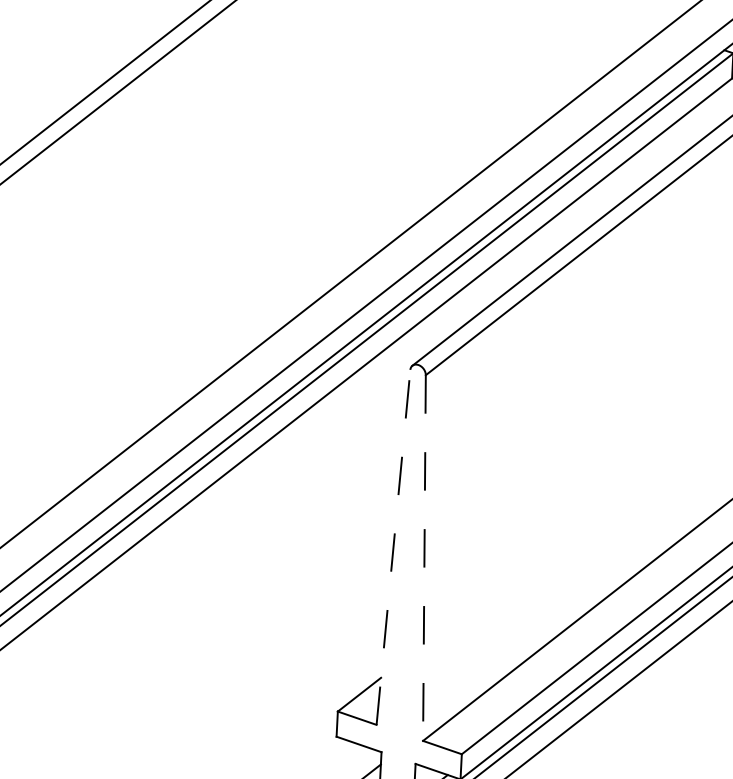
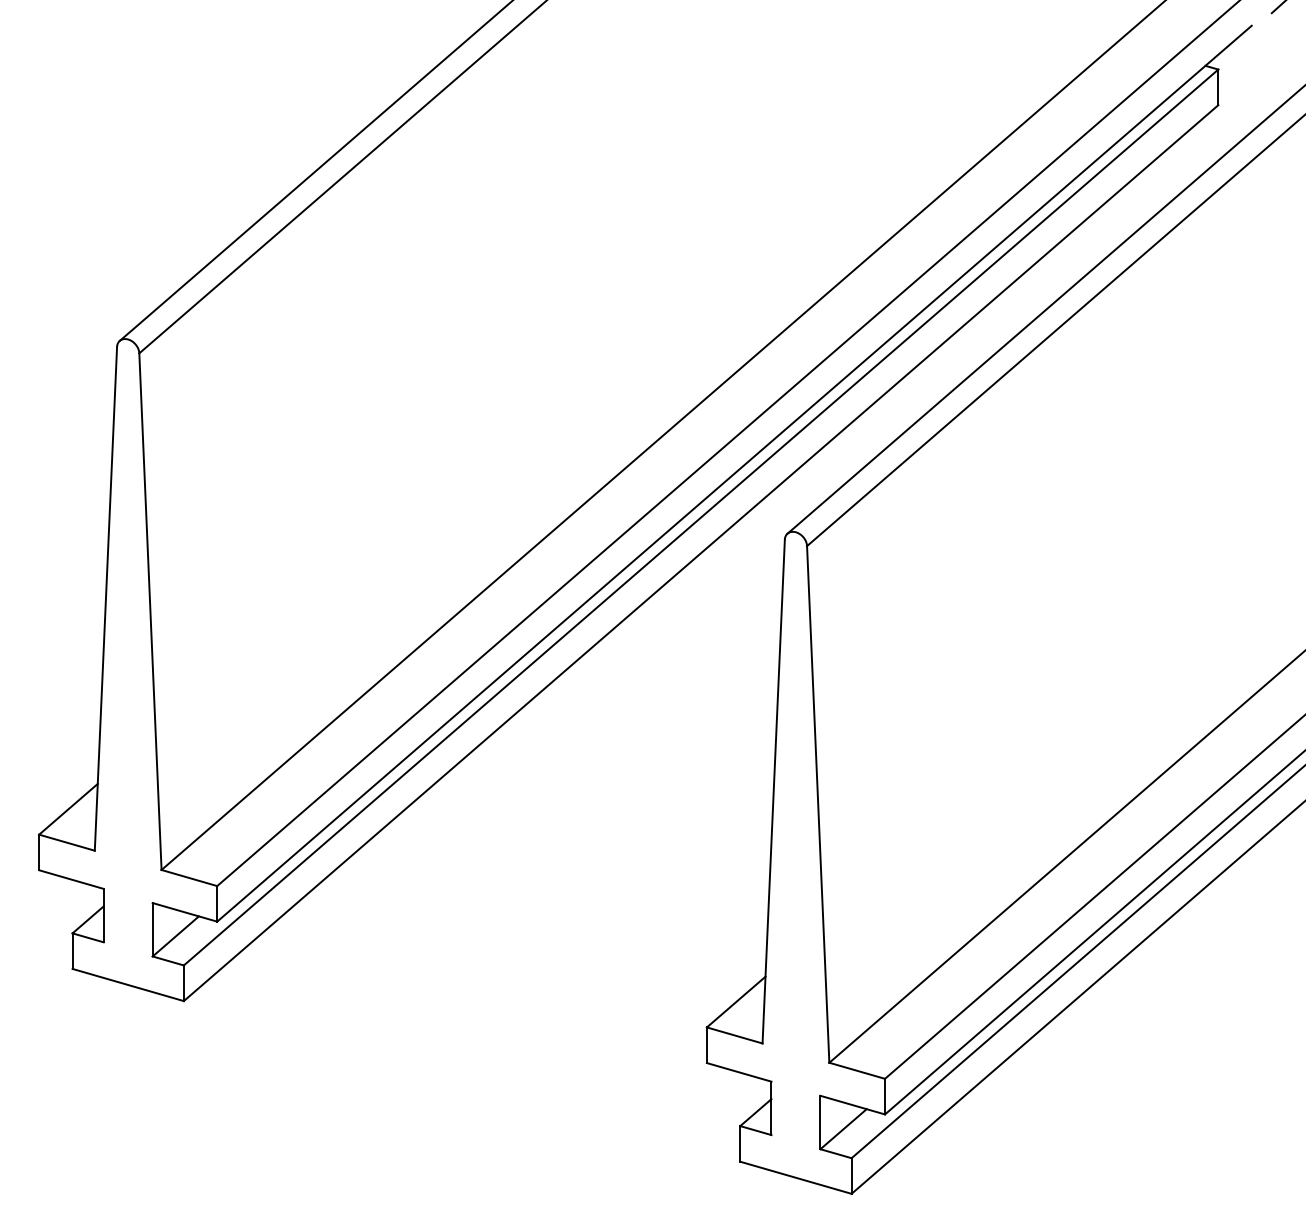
line: (393, 547) -> (773, 791), dashed -> solid
line: (424, 558) -> (818, 804), dashed -> solid

